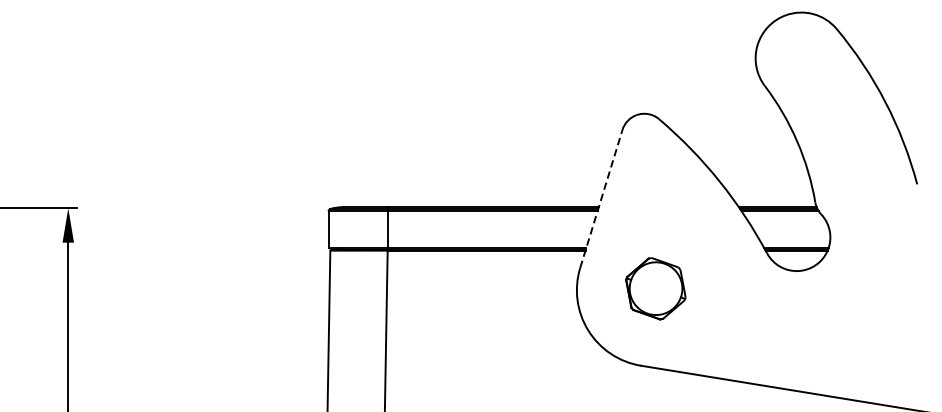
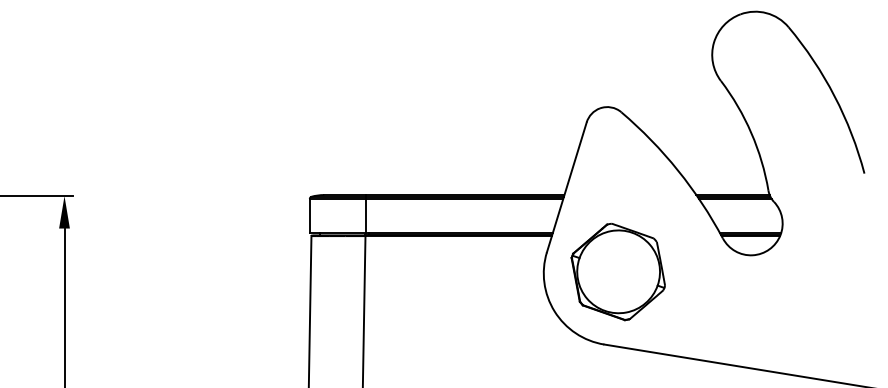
line: (600, 199) -> (566, 187), dashed -> solid
part: (655, 288) -> (617, 271), size x1.67

